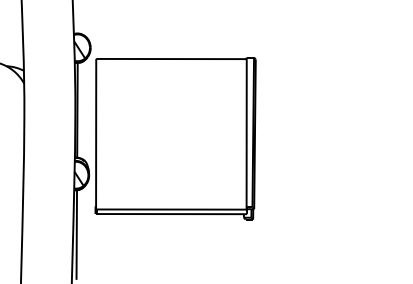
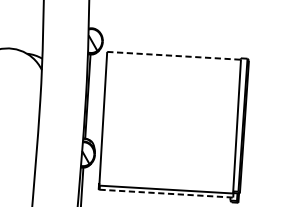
line: (172, 59) -> (174, 56), solid -> dashed
line: (172, 214) -> (167, 194), solid -> dashed

